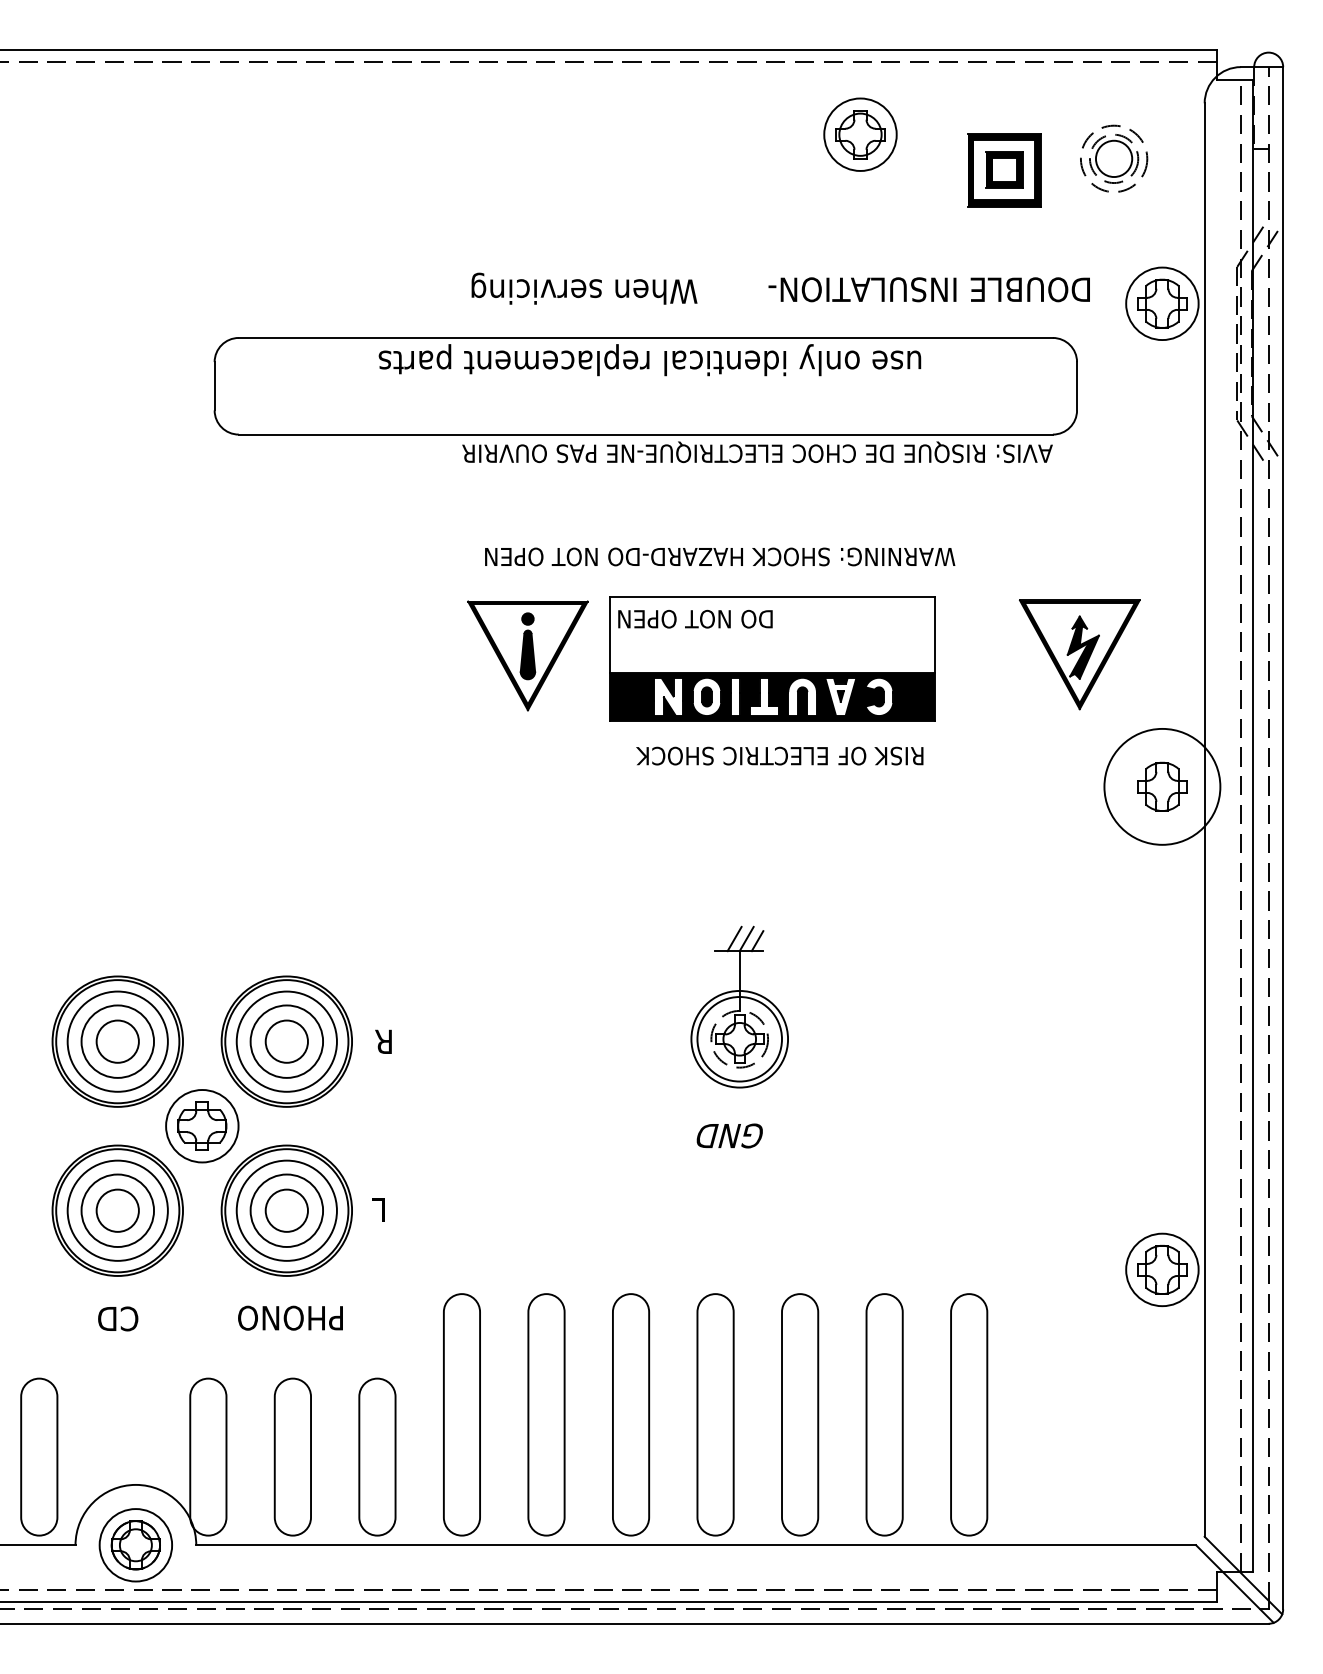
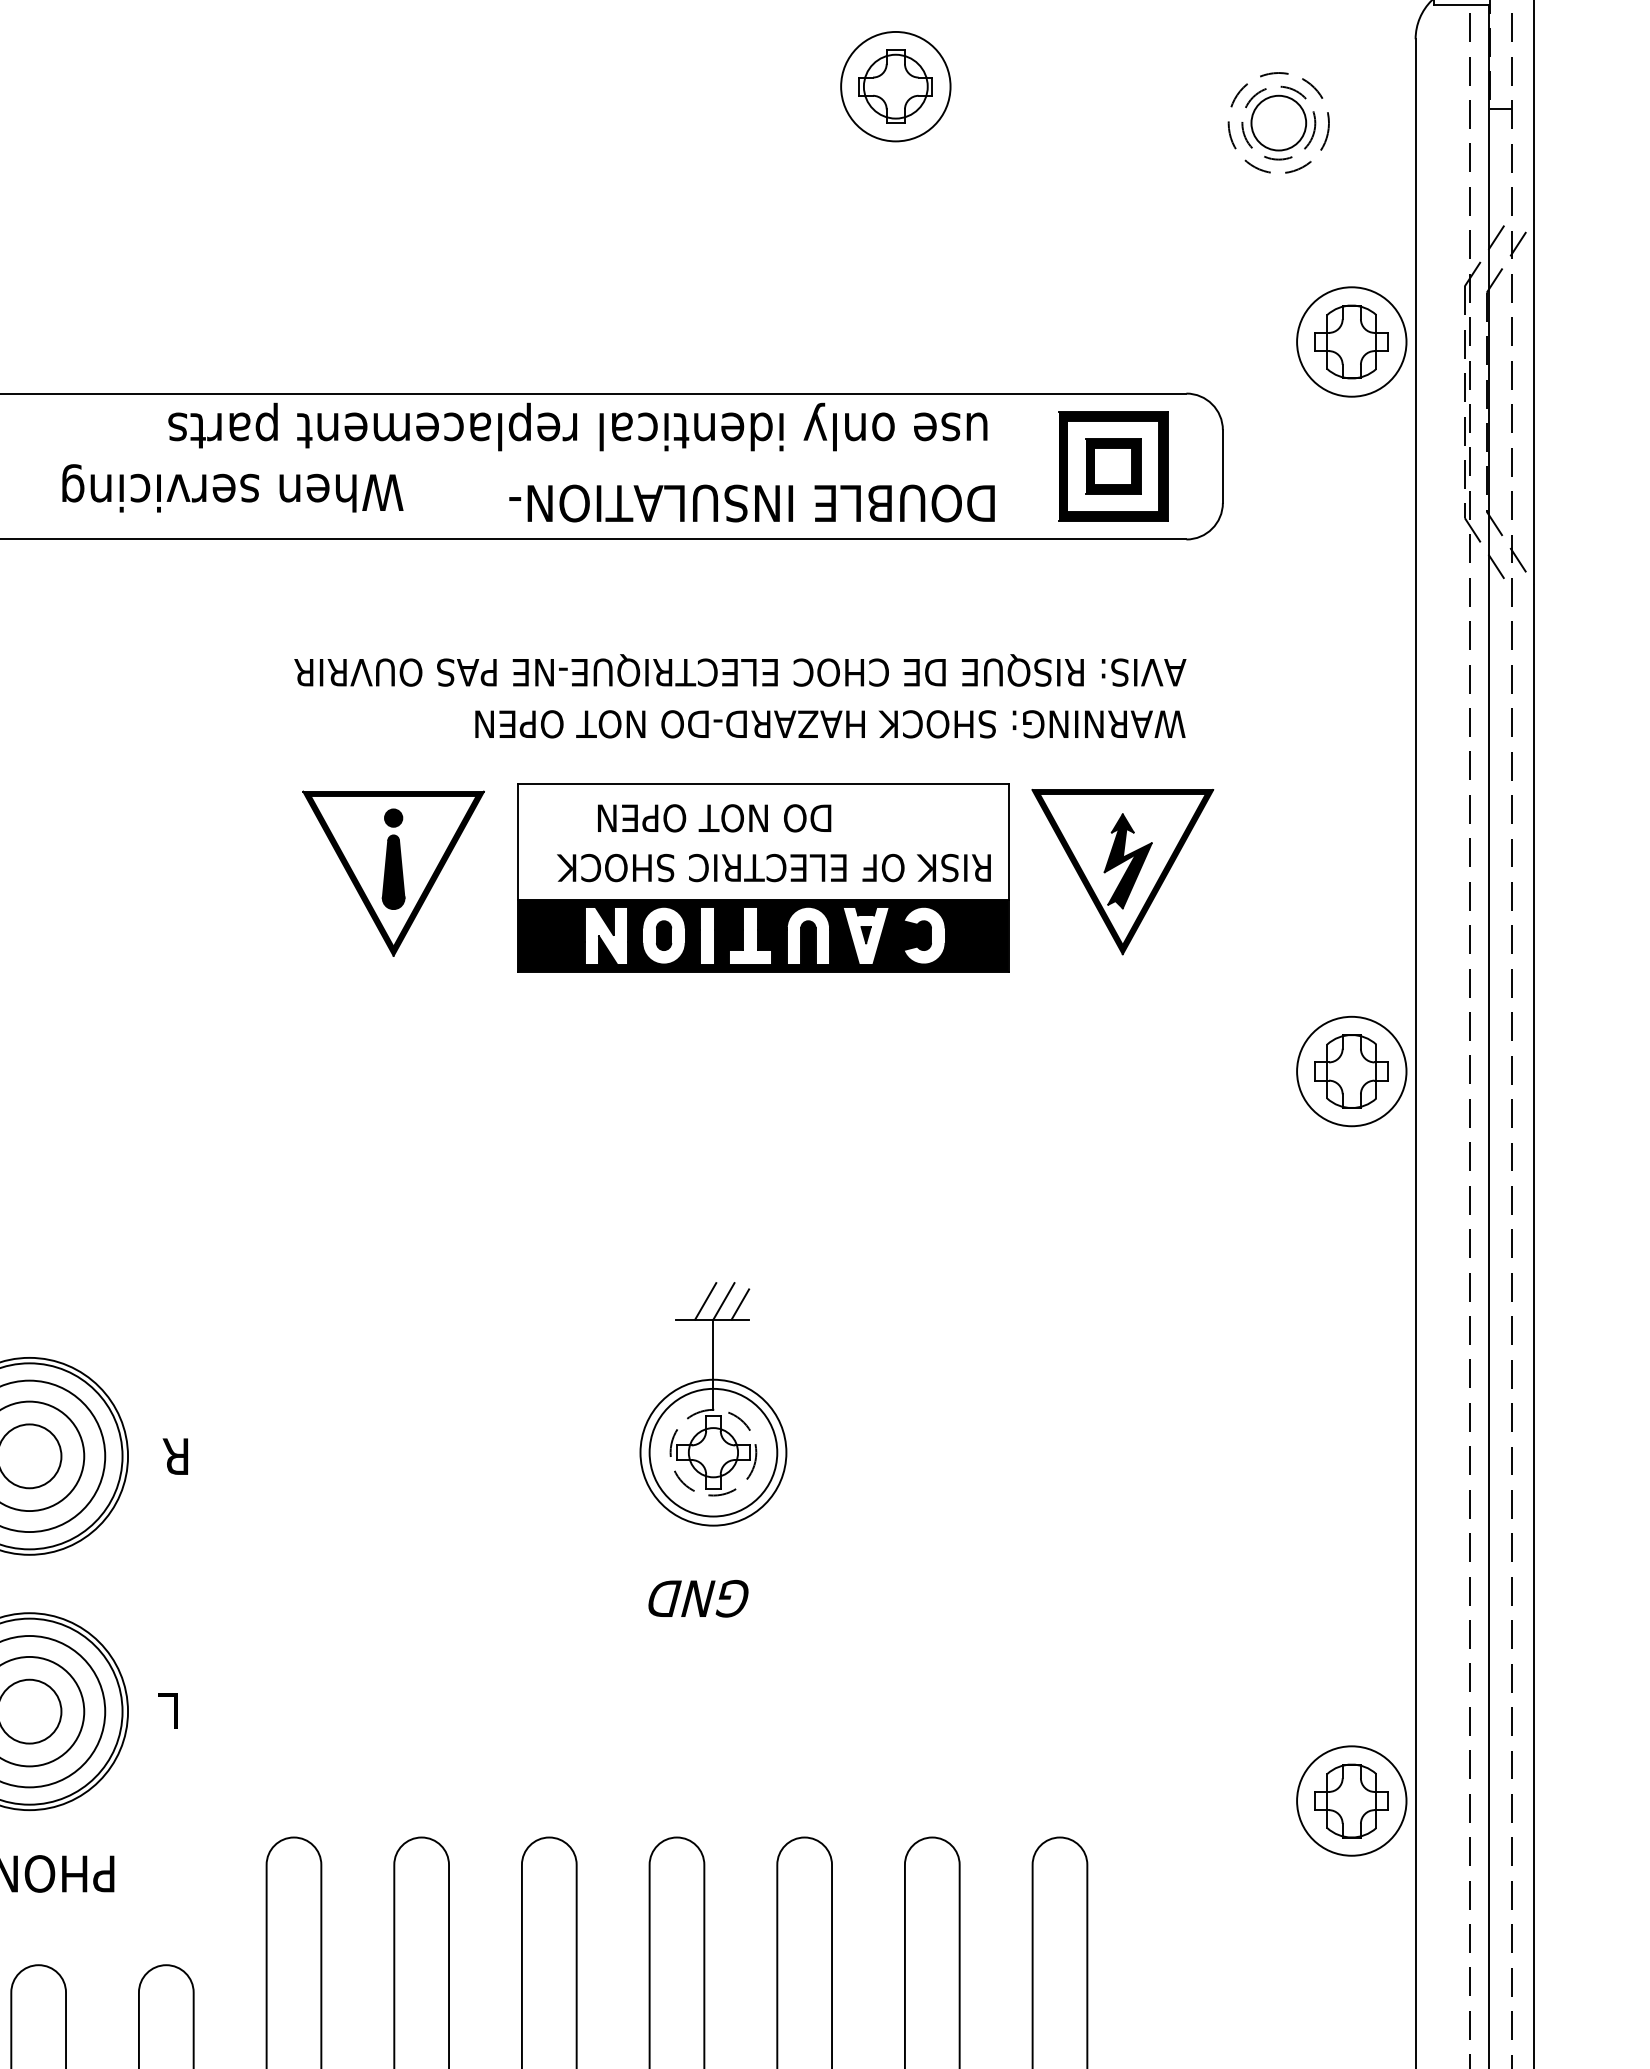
part: (1004, 170) -> (1113, 466), moved
text: (584, 288) -> (232, 488), moved
text: (928, 289) -> (750, 503), moved
text: (757, 452) -> (740, 670), moved
text: (720, 556) -> (830, 723), moved
text: (695, 618) -> (714, 817), moved
part: (1079, 654) -> (1122, 871), moved
text: (779, 755) -> (773, 867), moved
circle: (1162, 786) -> (1351, 1070), size x0.62

